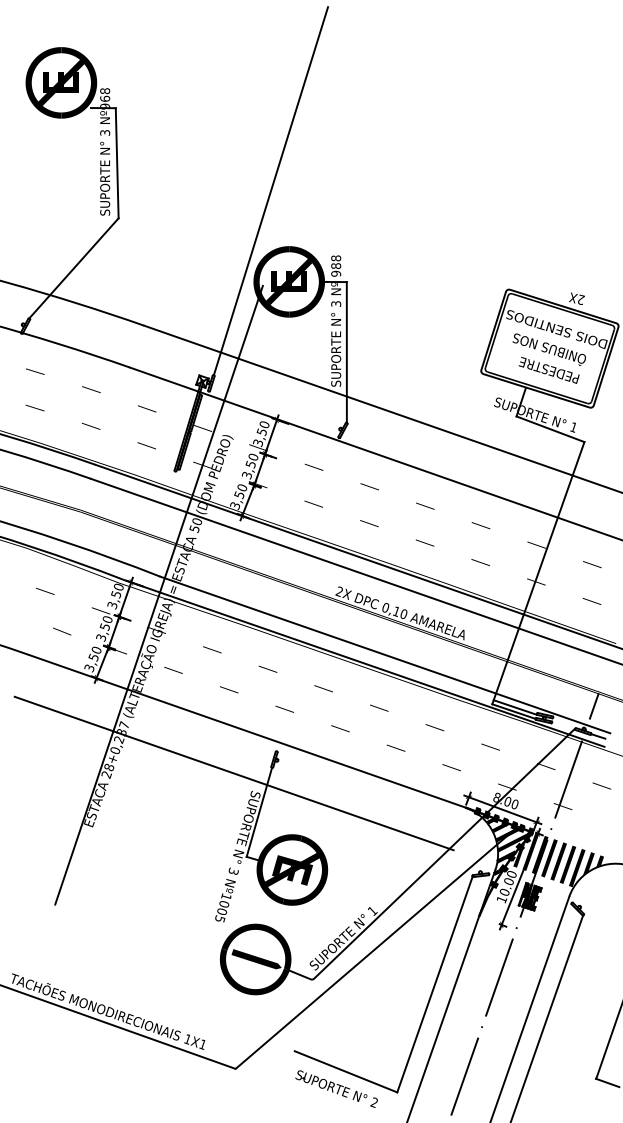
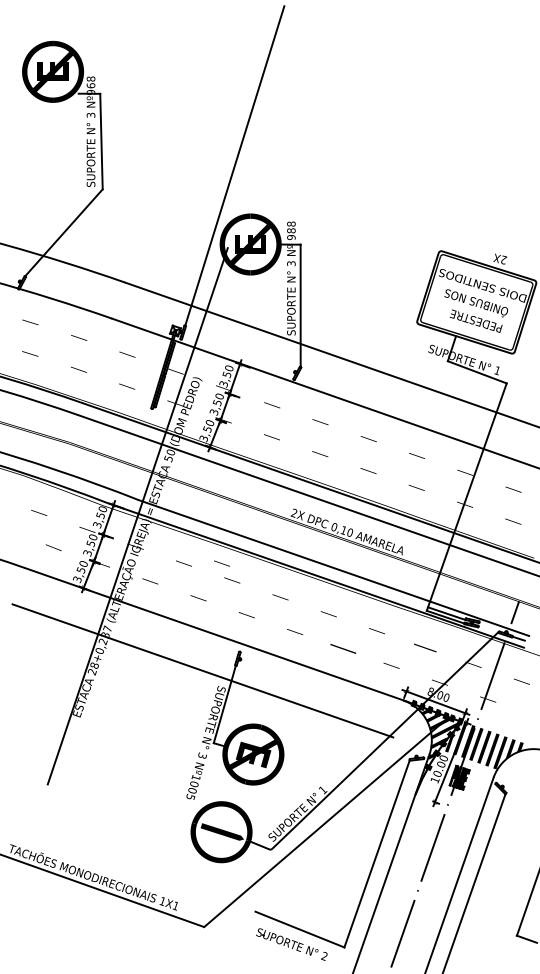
line: (255, 649) -> (221, 563), added
part: (490, 746) -> (425, 647), size x1.4
part: (396, 747) -> (343, 648), size x1.6

